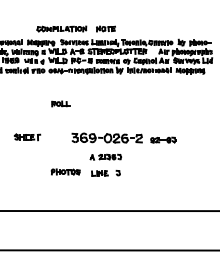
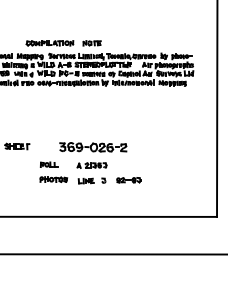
part: (60, 103) -> (48, 164), moved
part: (163, 140) -> (128, 180), moved

